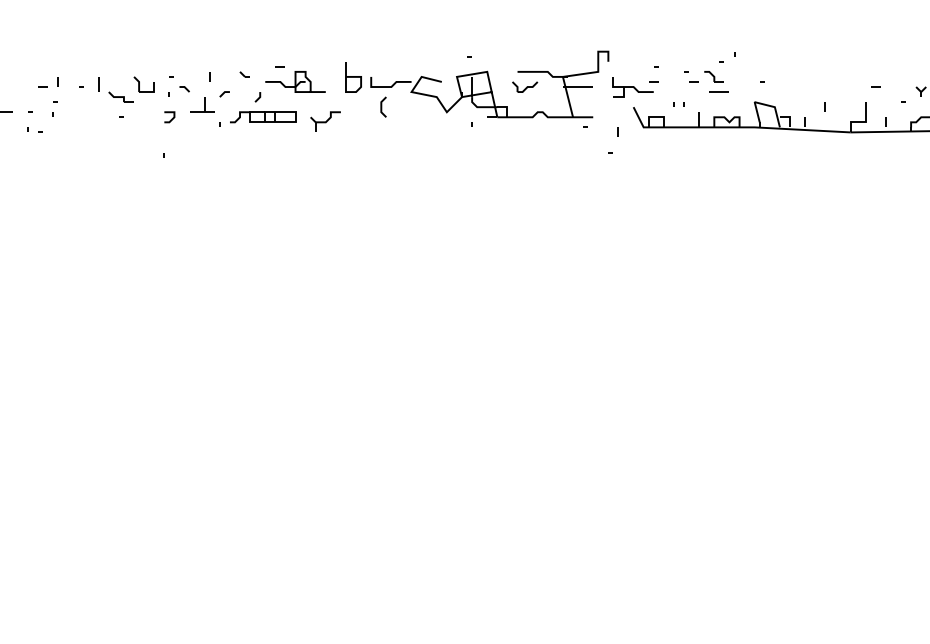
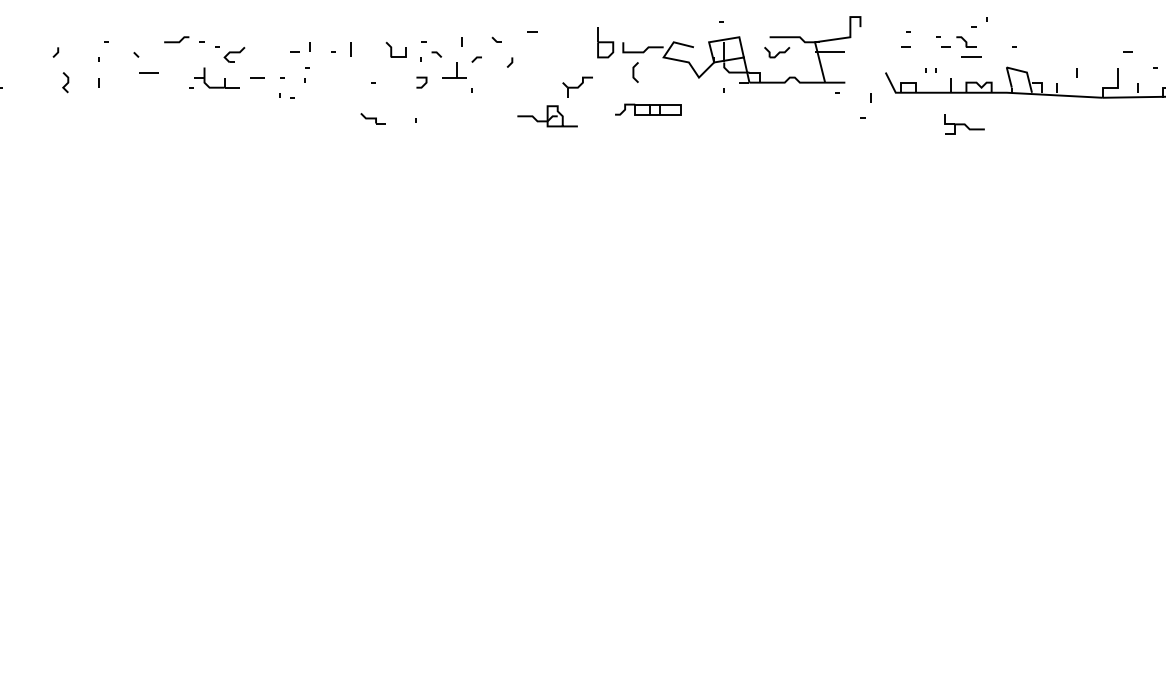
part: (295, 82) -> (547, 116), moved
part: (633, 87) -> (964, 124), moved
part: (120, 97) -> (372, 118), moved
part: (263, 117) -> (648, 109), moved

